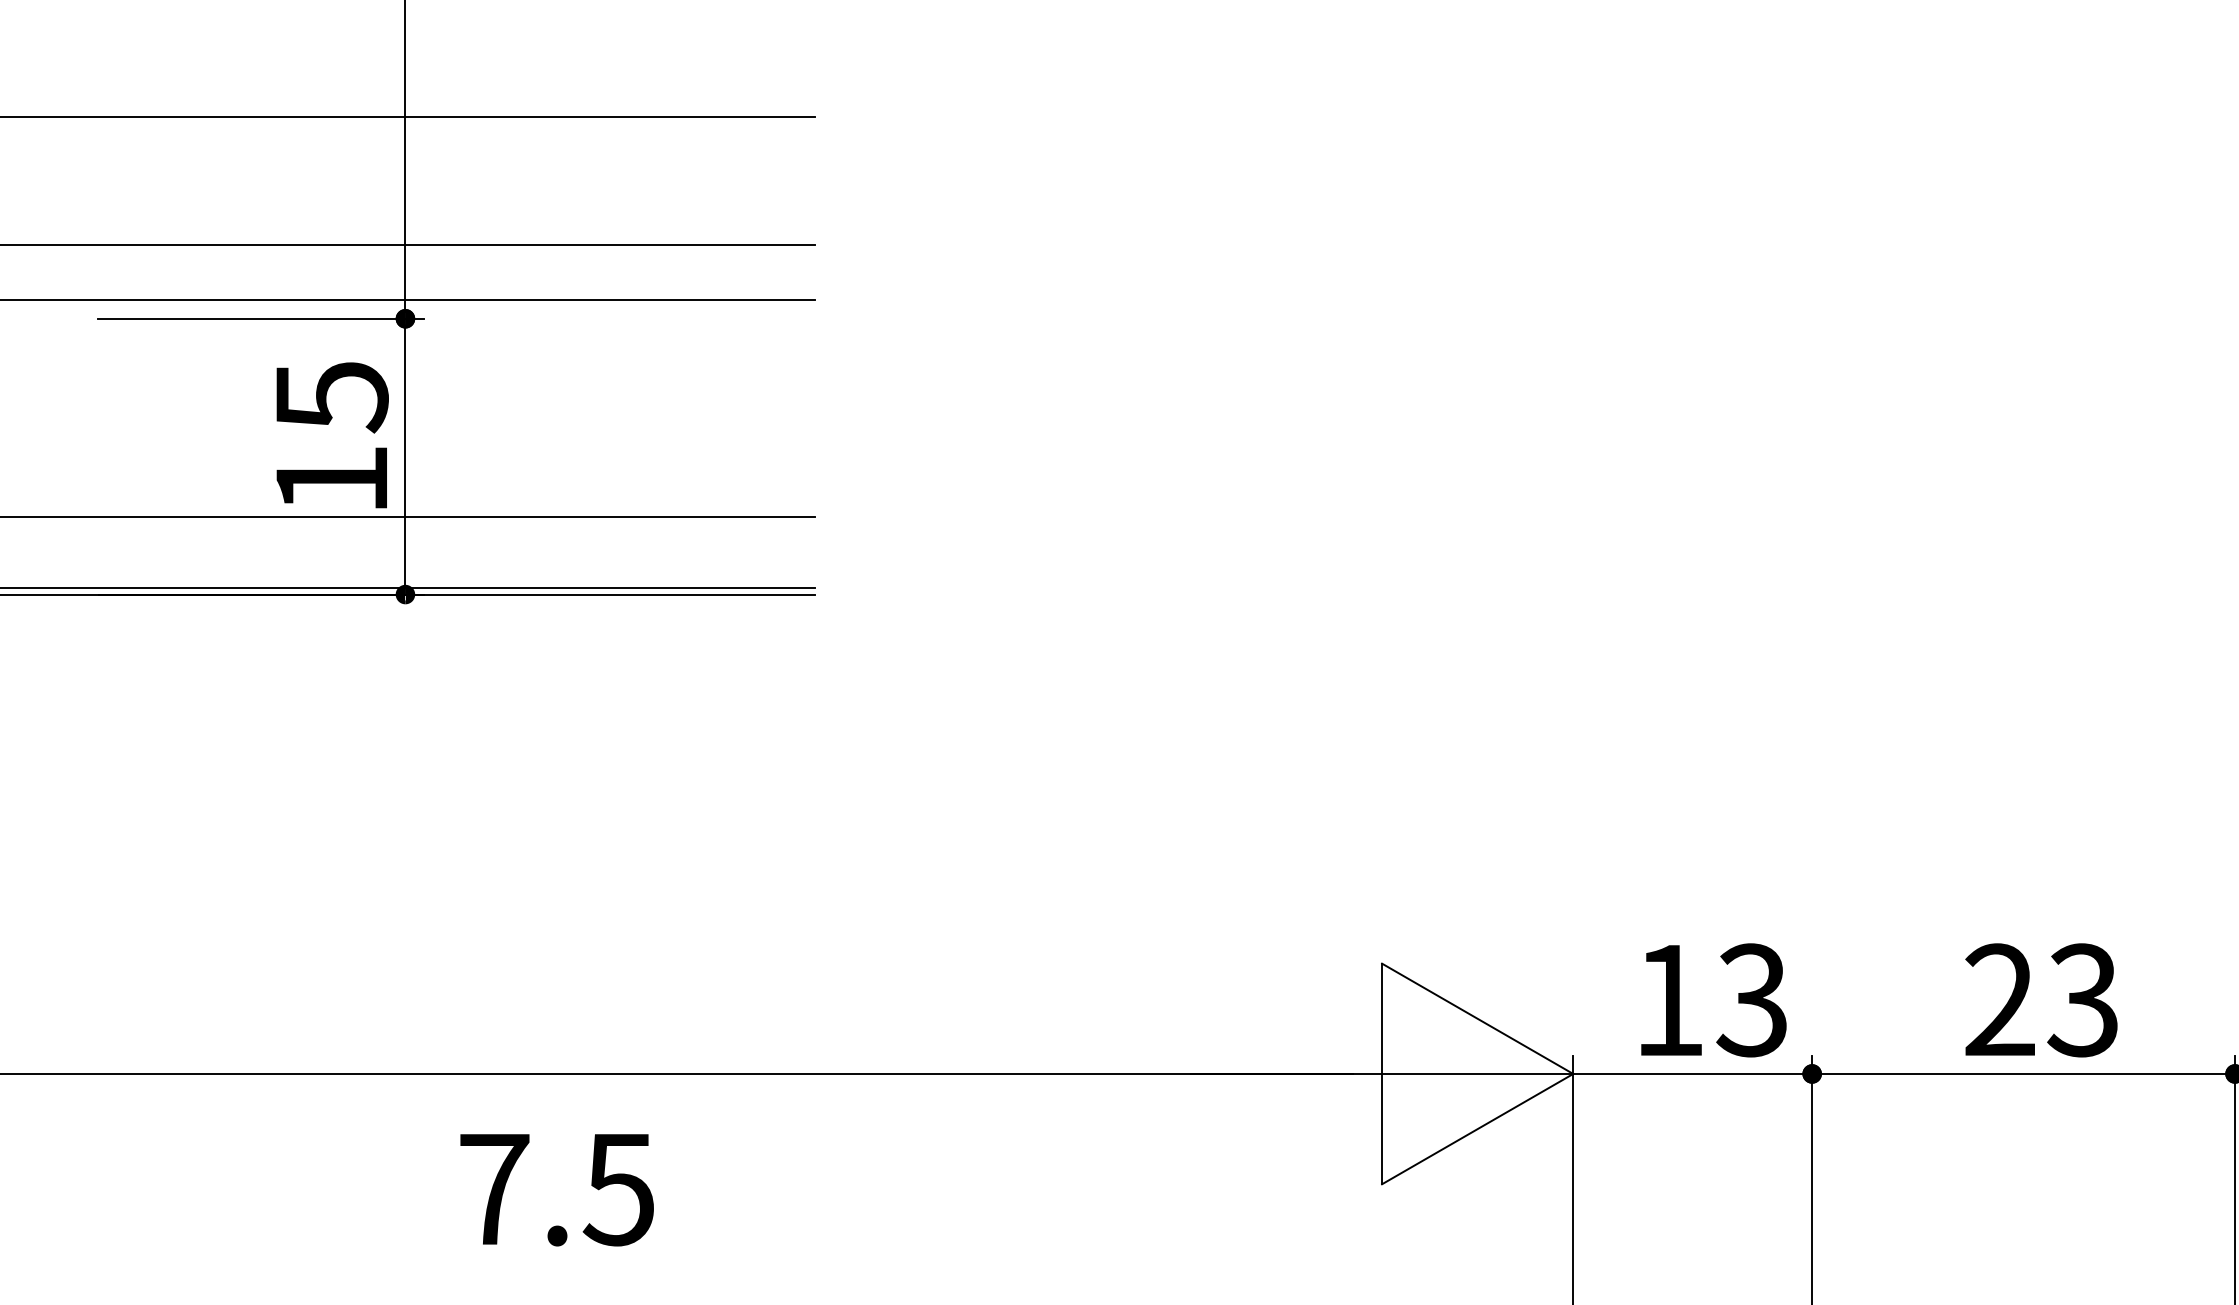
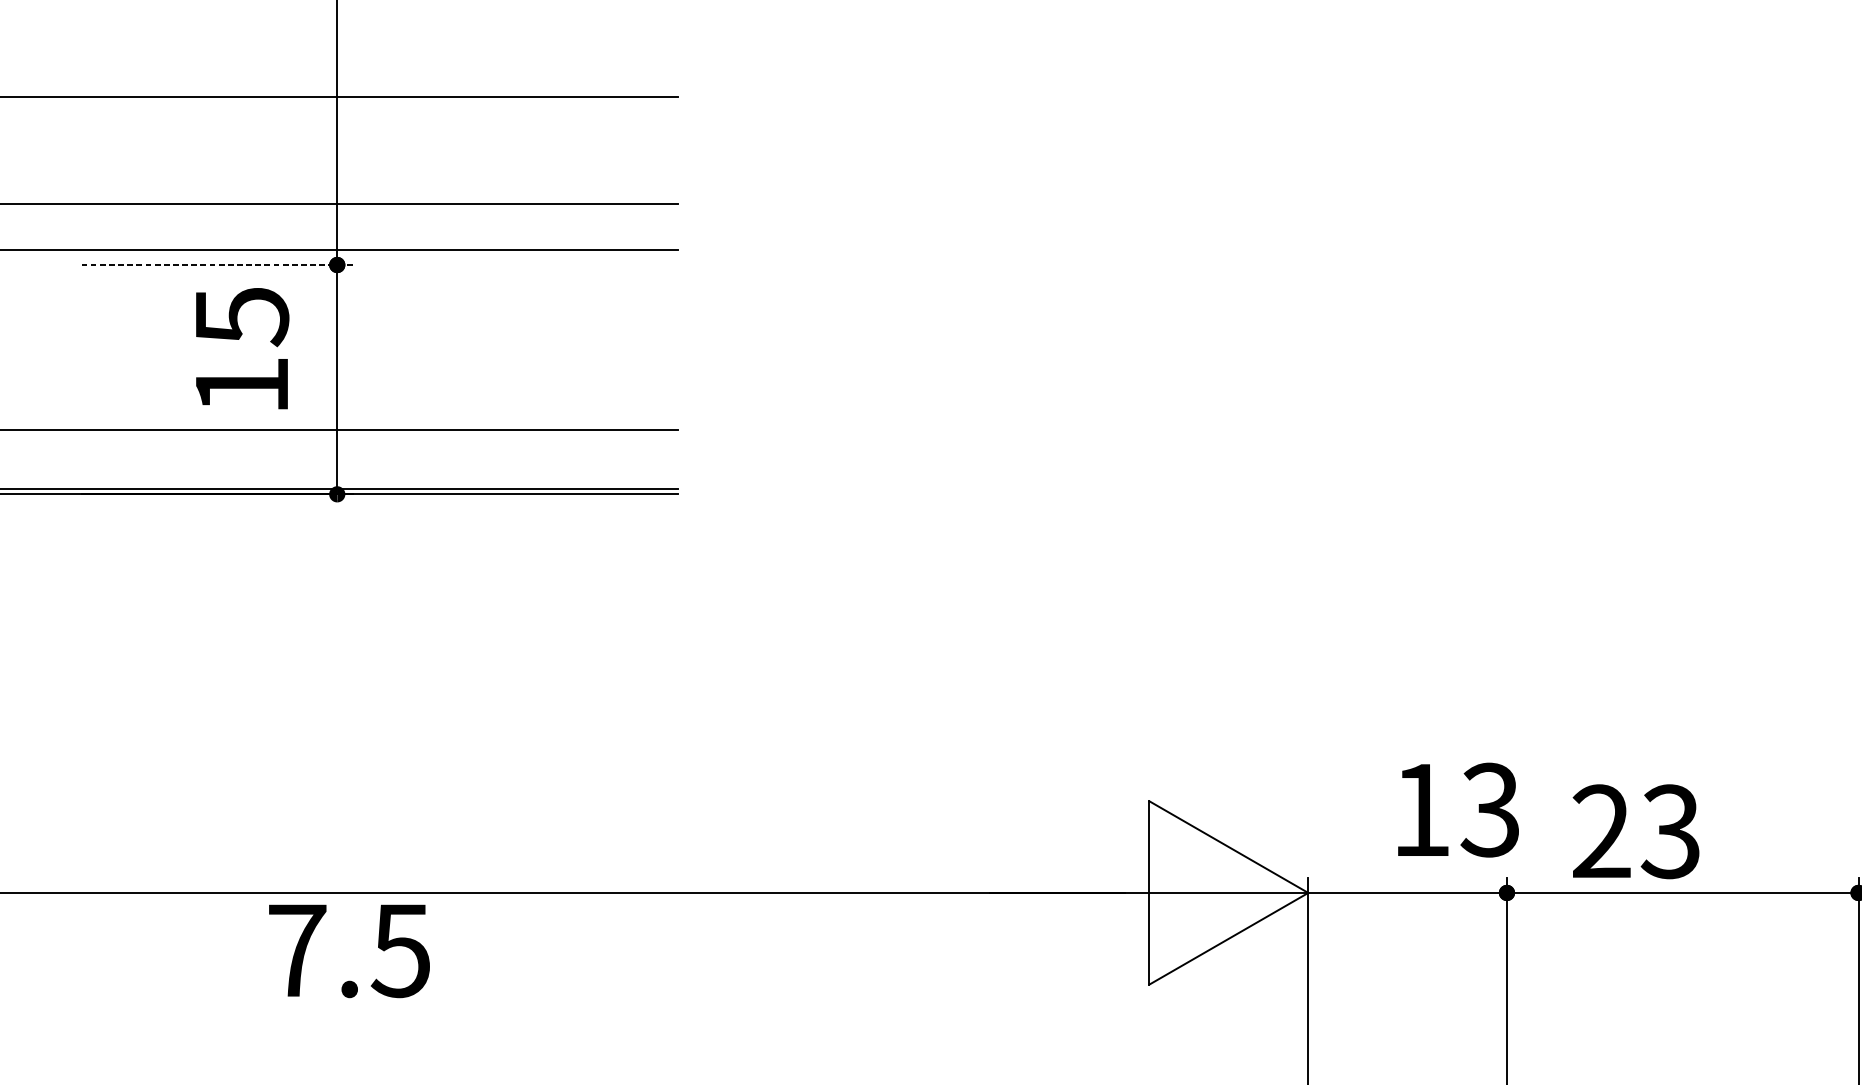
line: (260, 318) -> (216, 264), solid -> dashed
text: (332, 435) -> (242, 348), moved
text: (1713, 1000) -> (1458, 810), moved
text: (2041, 1000) -> (1636, 831), moved
text: (556, 1190) -> (348, 951), moved

